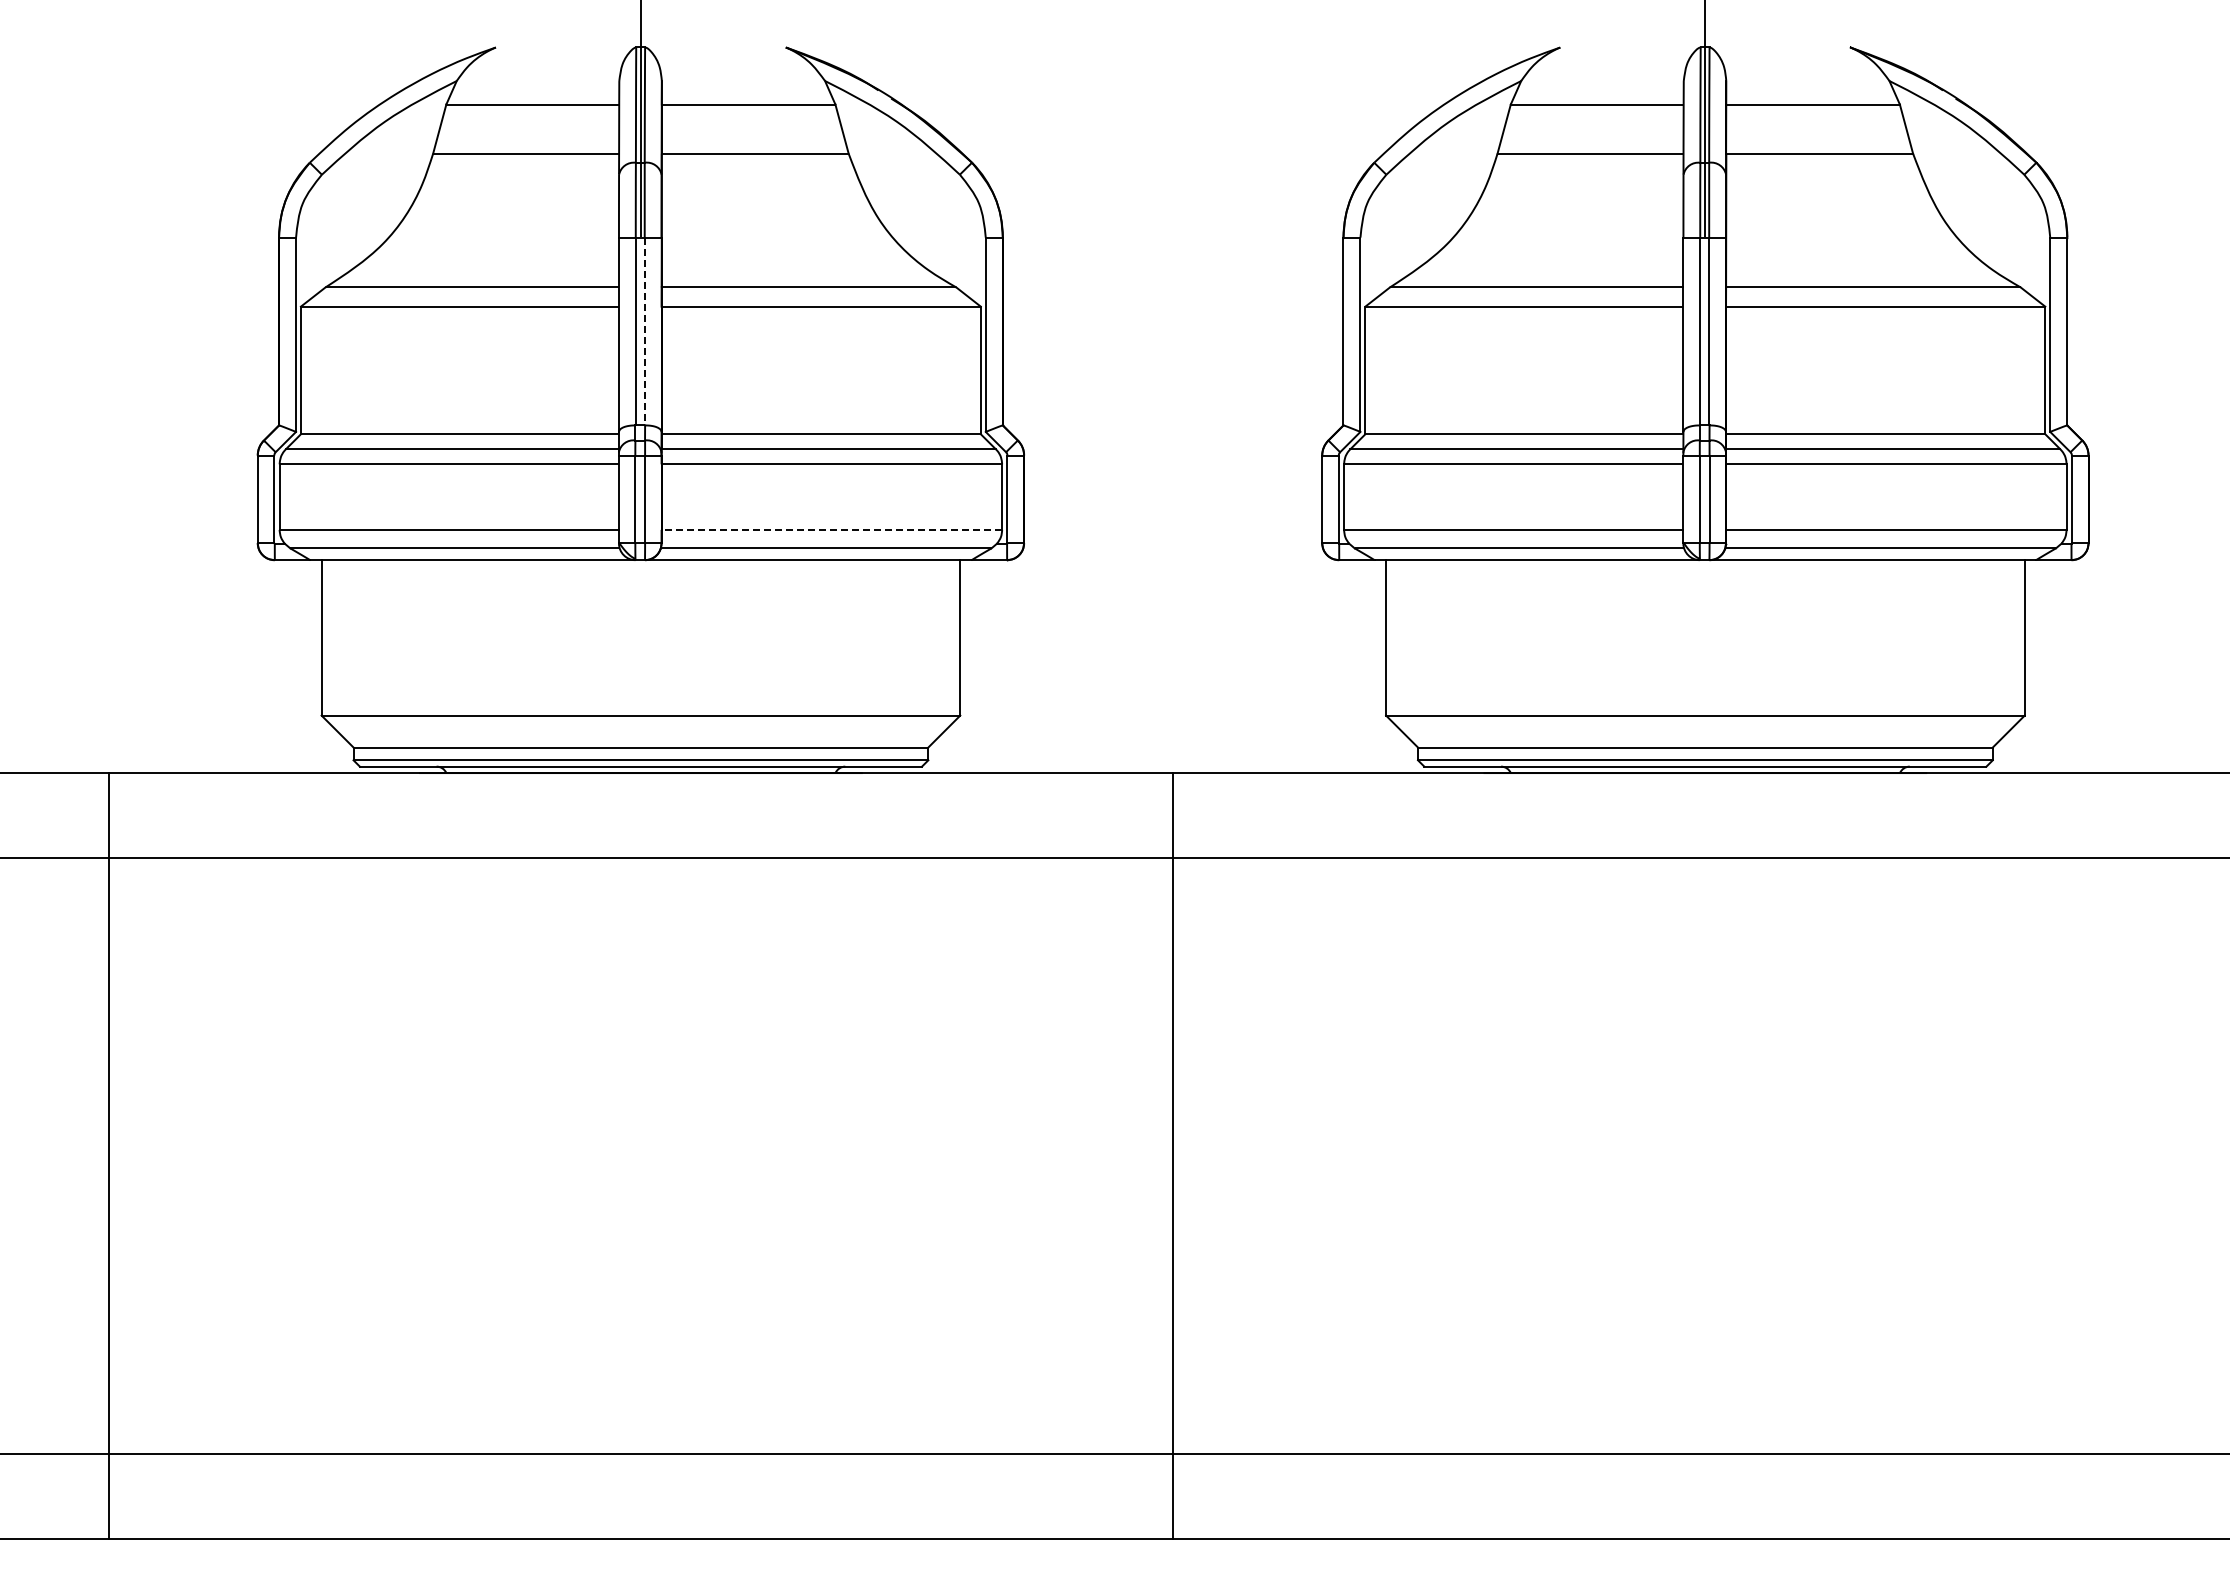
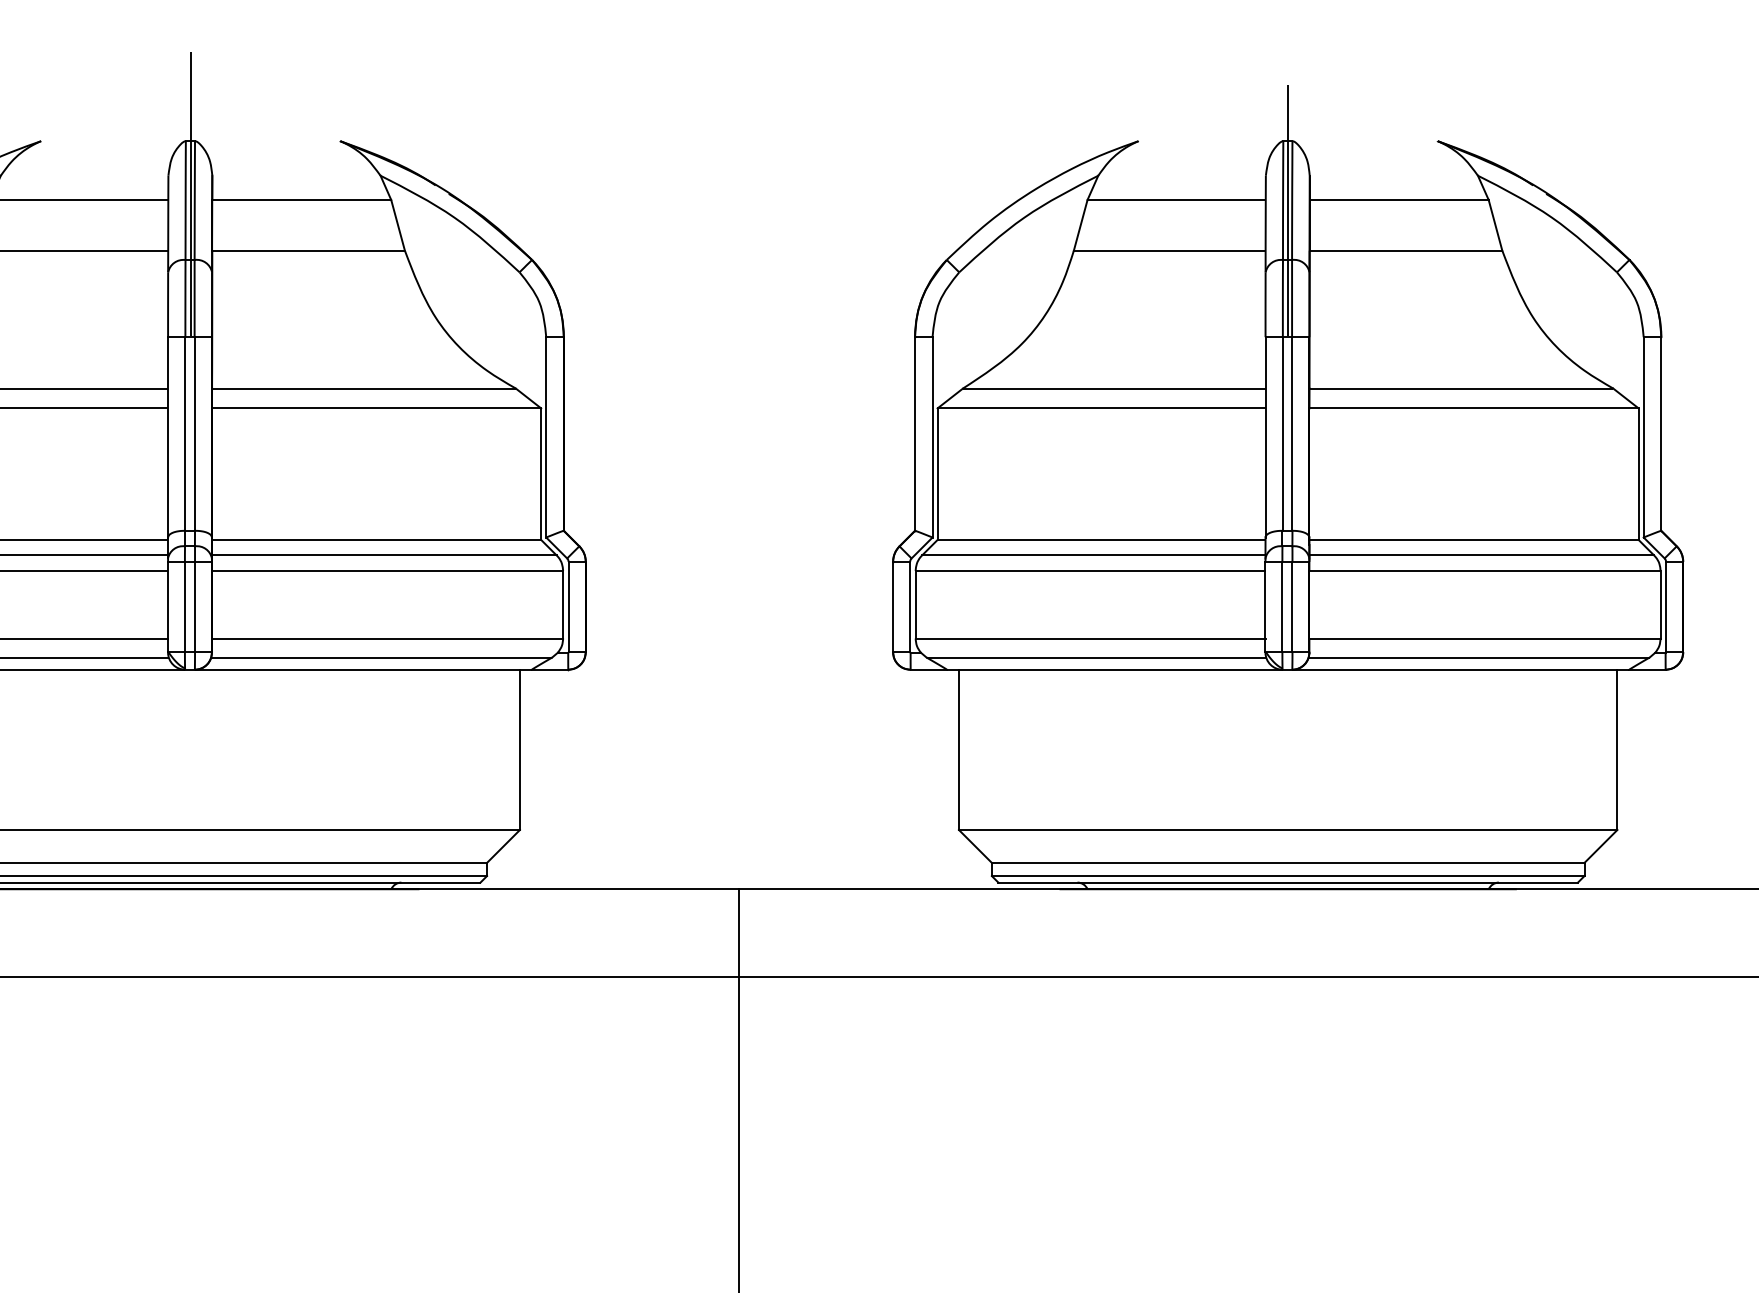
line: (644, 331) -> (194, 433), dashed -> solid
line: (831, 529) -> (387, 638), dashed -> solid

